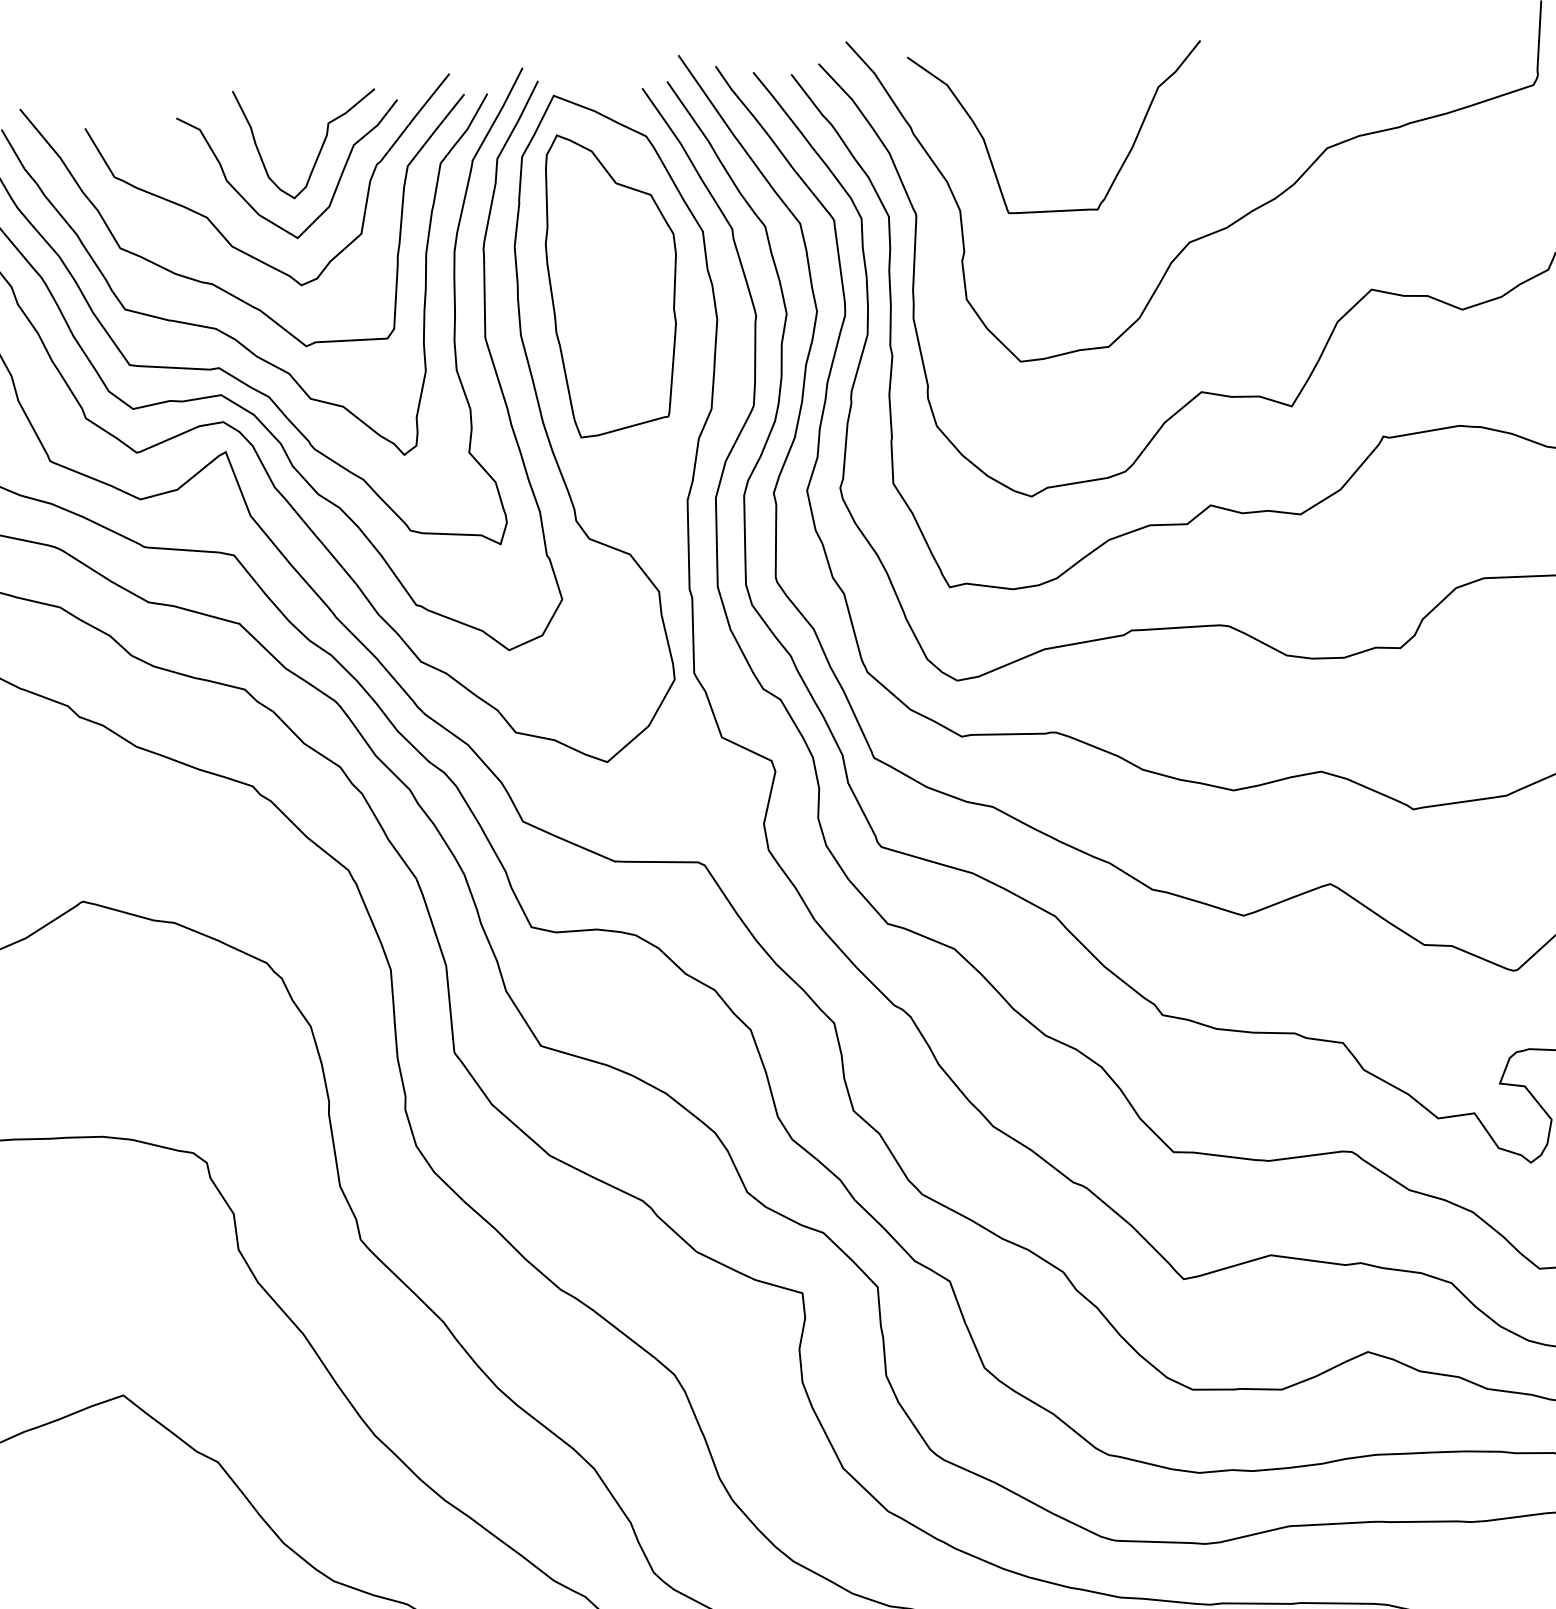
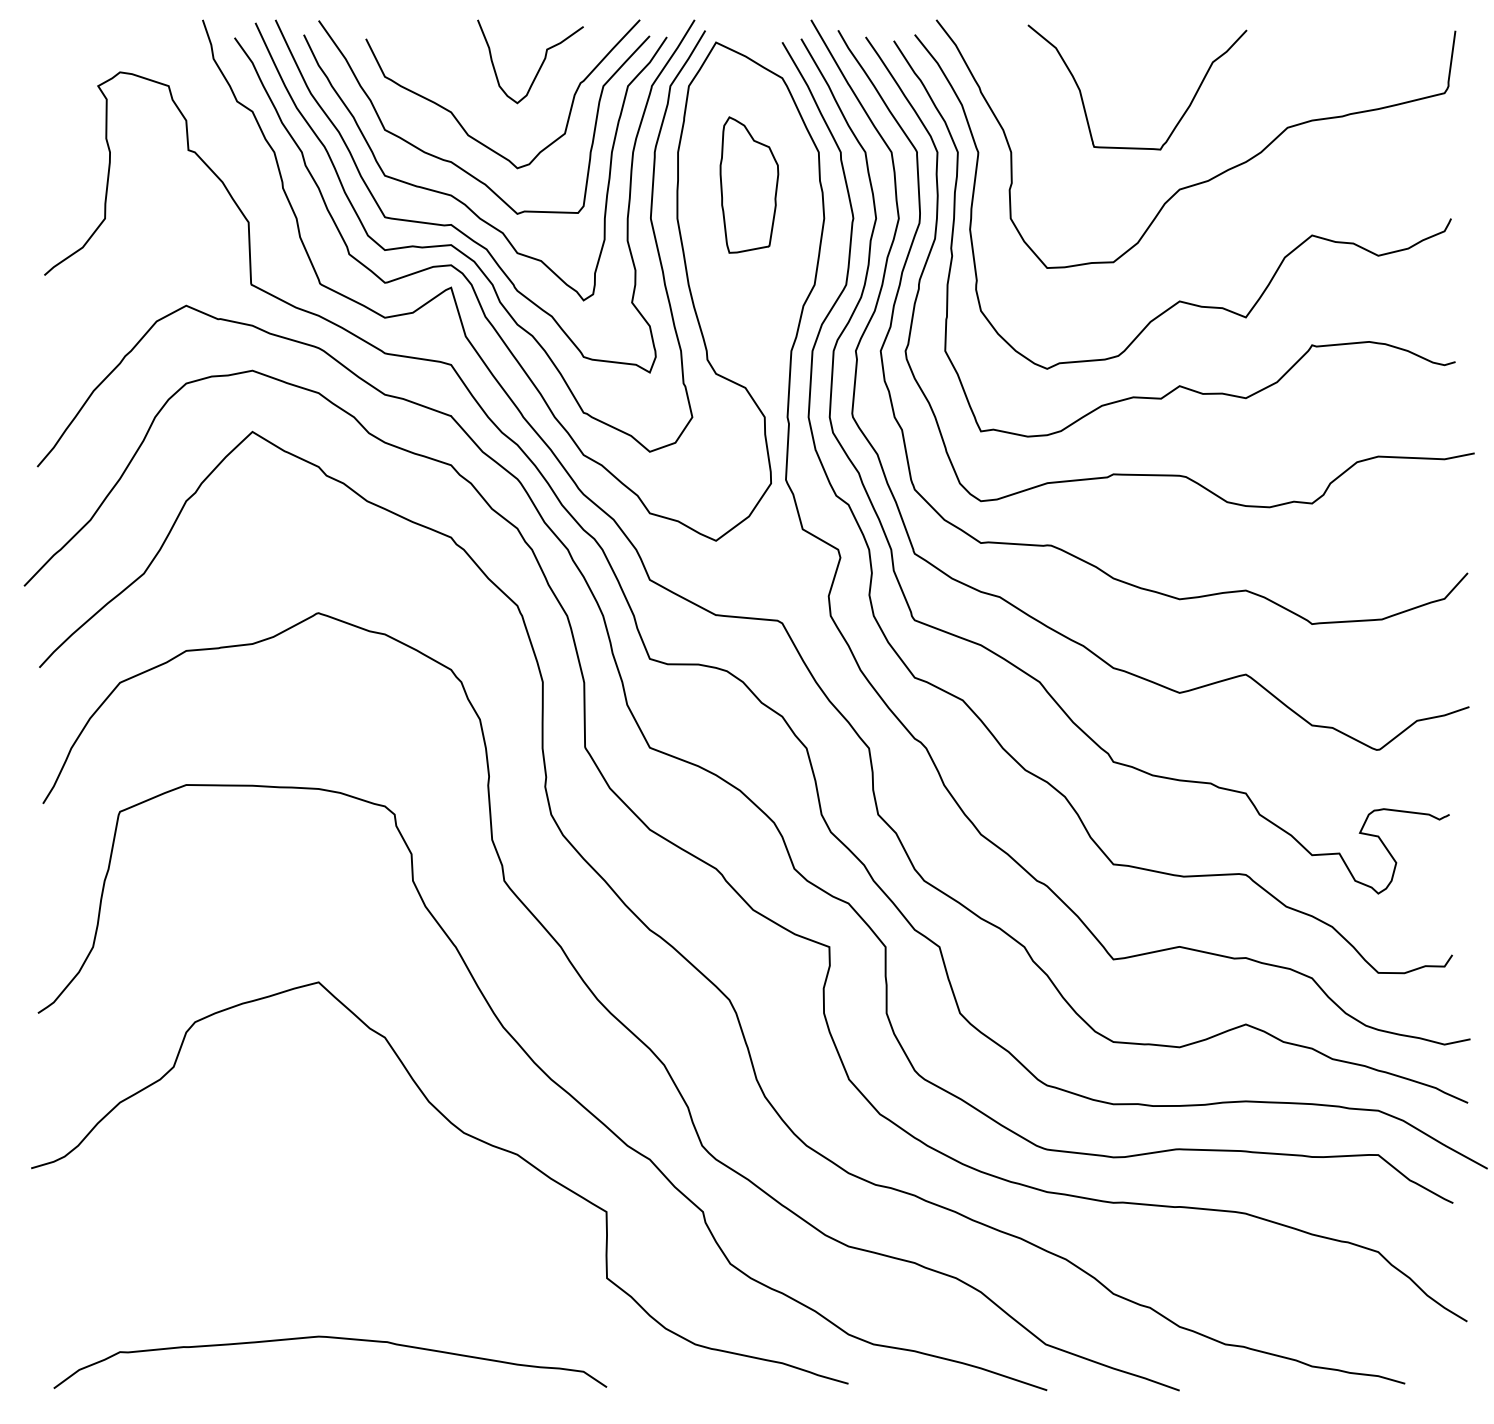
curve: (1121, 164) -> (1180, 117), moved
curve: (334, 190) -> (547, 99), removed
part: (613, 282) -> (749, 184), size x0.6

